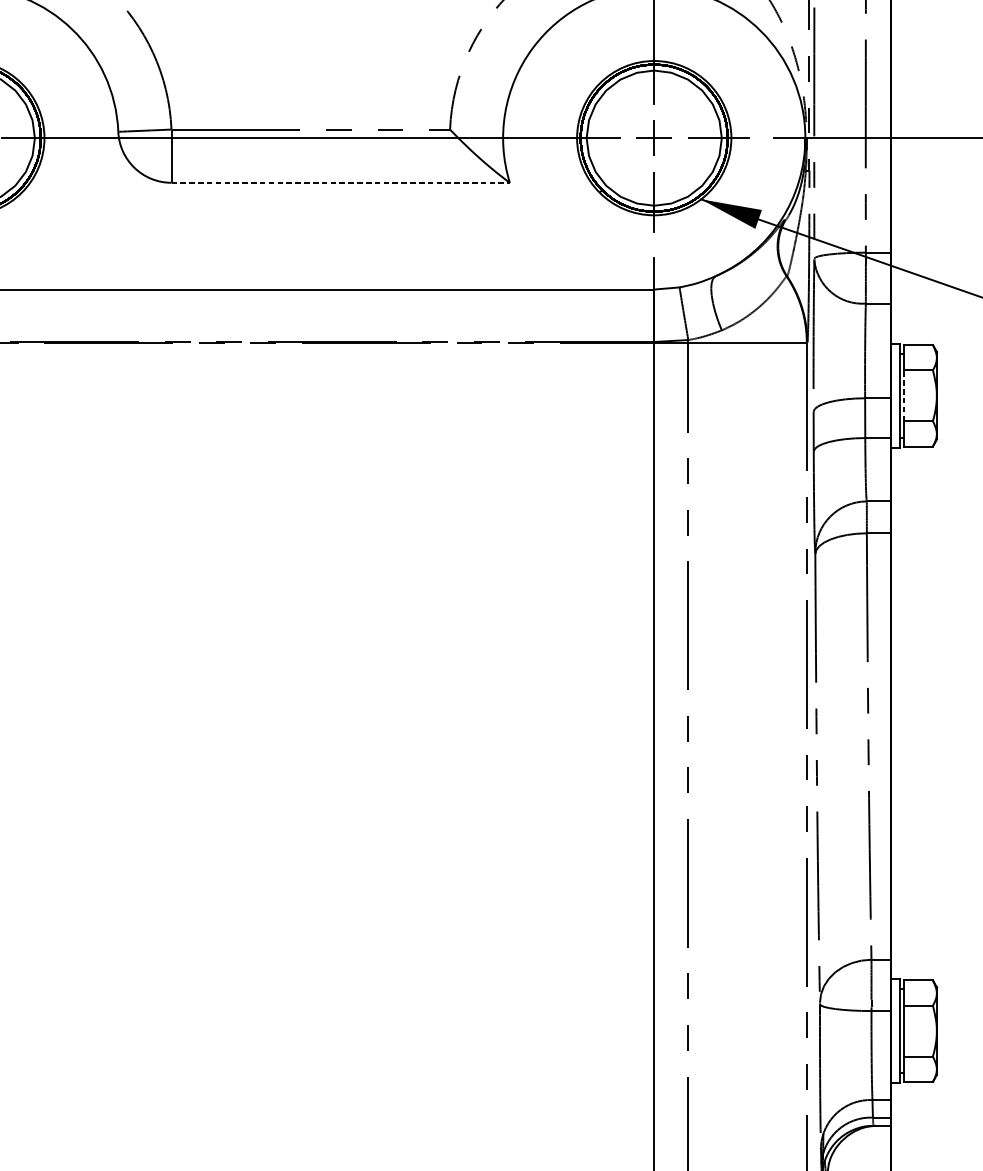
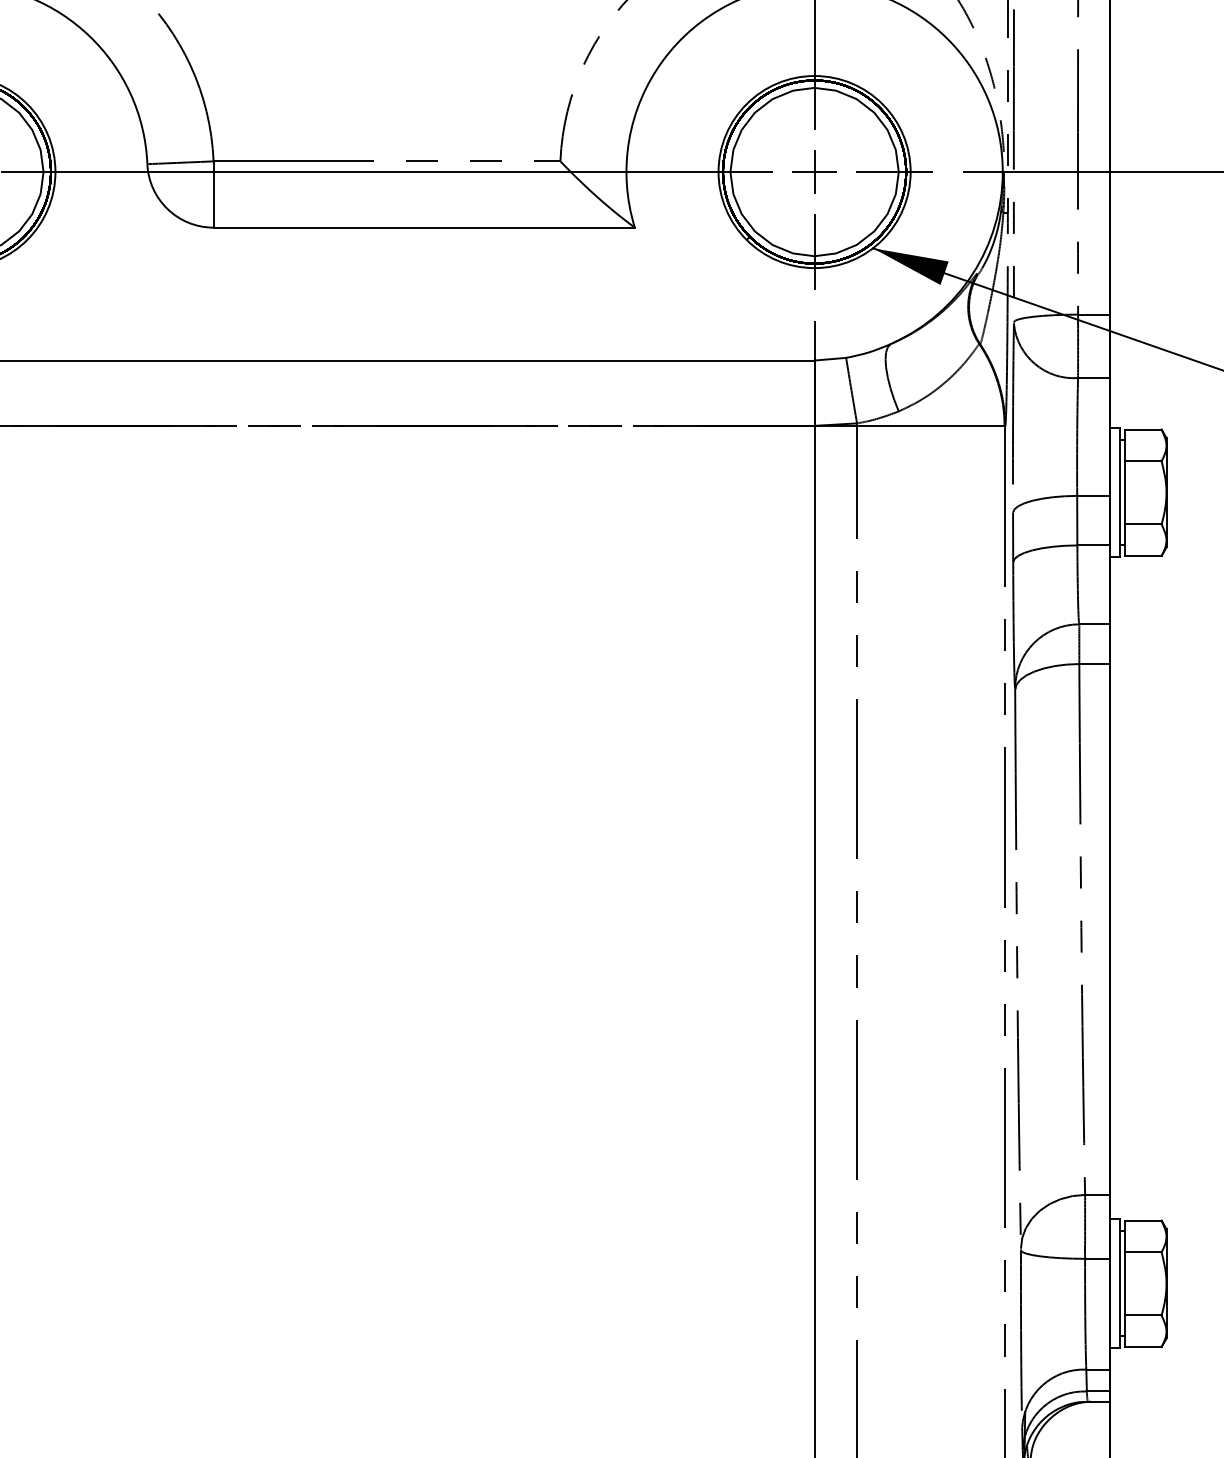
line: (340, 182) -> (424, 227), dashed -> solid
line: (903, 395) -> (1125, 492), dashed -> solid

